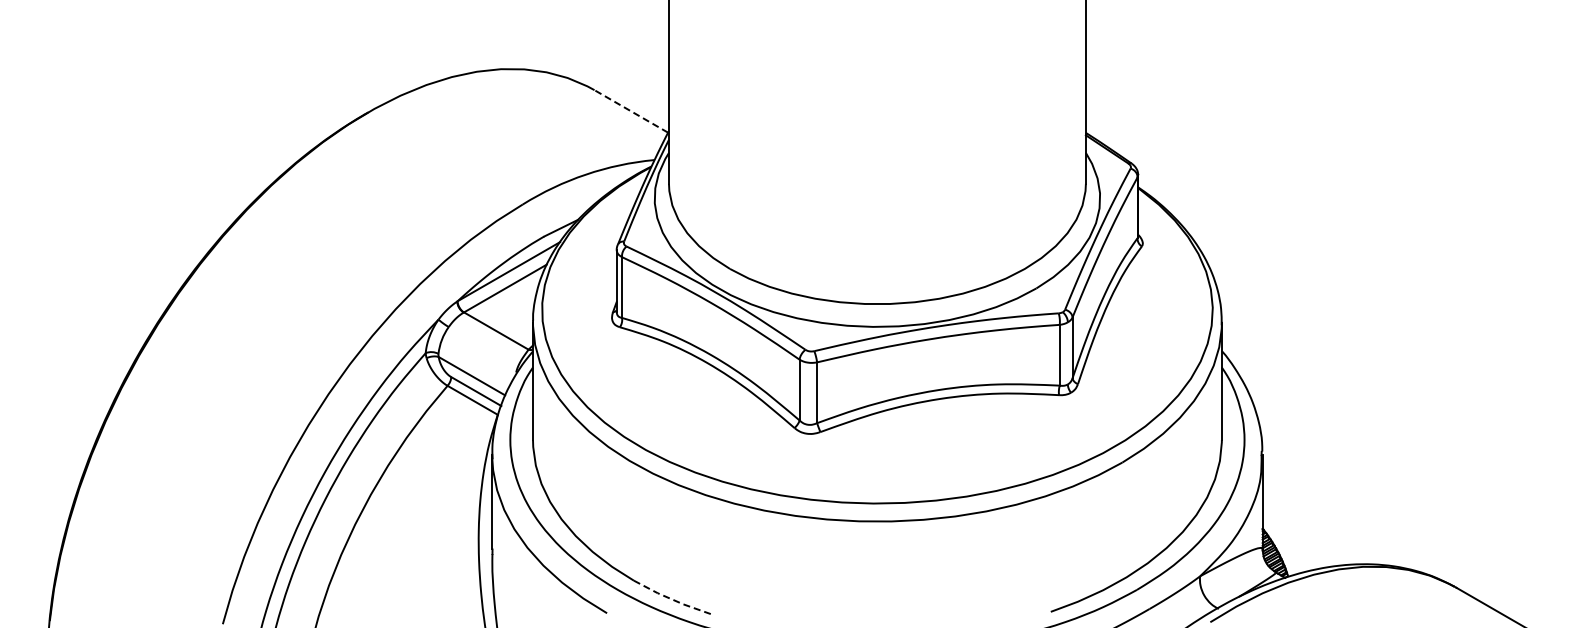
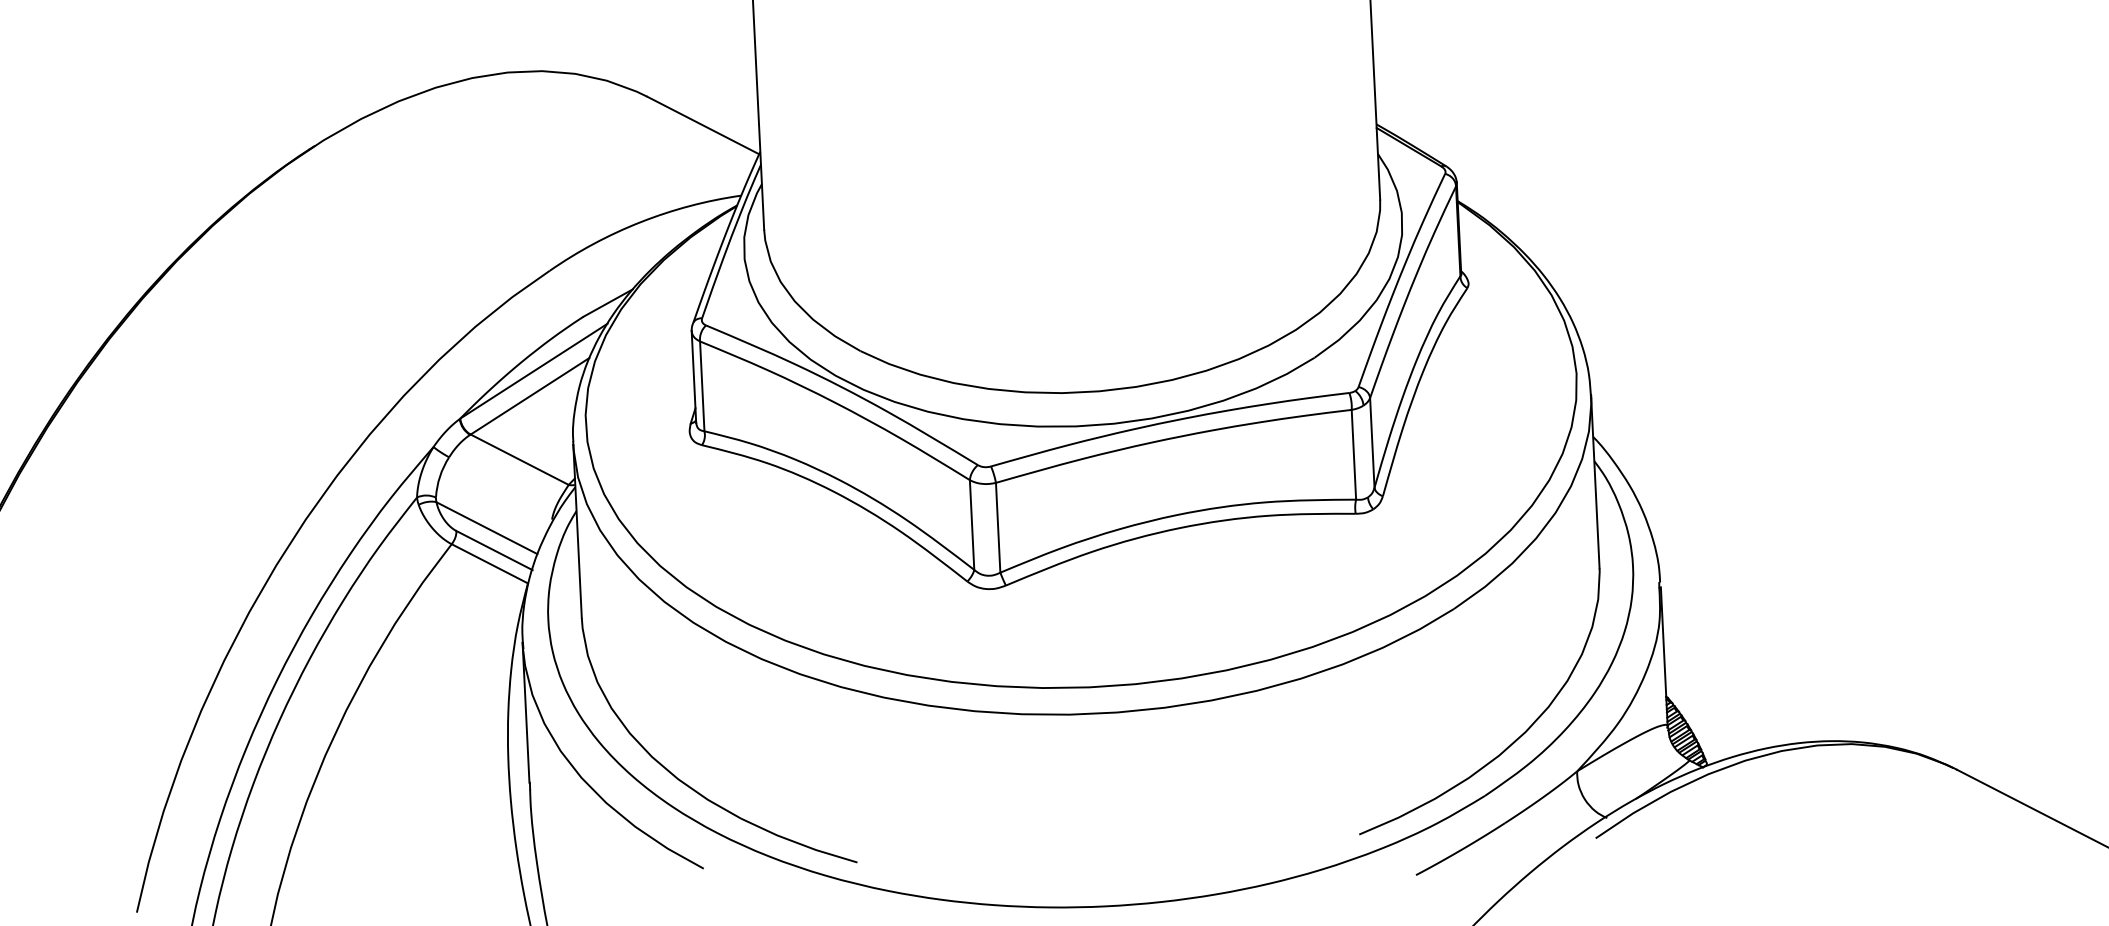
line: (631, 111) -> (703, 125), dashed -> solid
line: (672, 599) -> (799, 843), dashed -> solid

